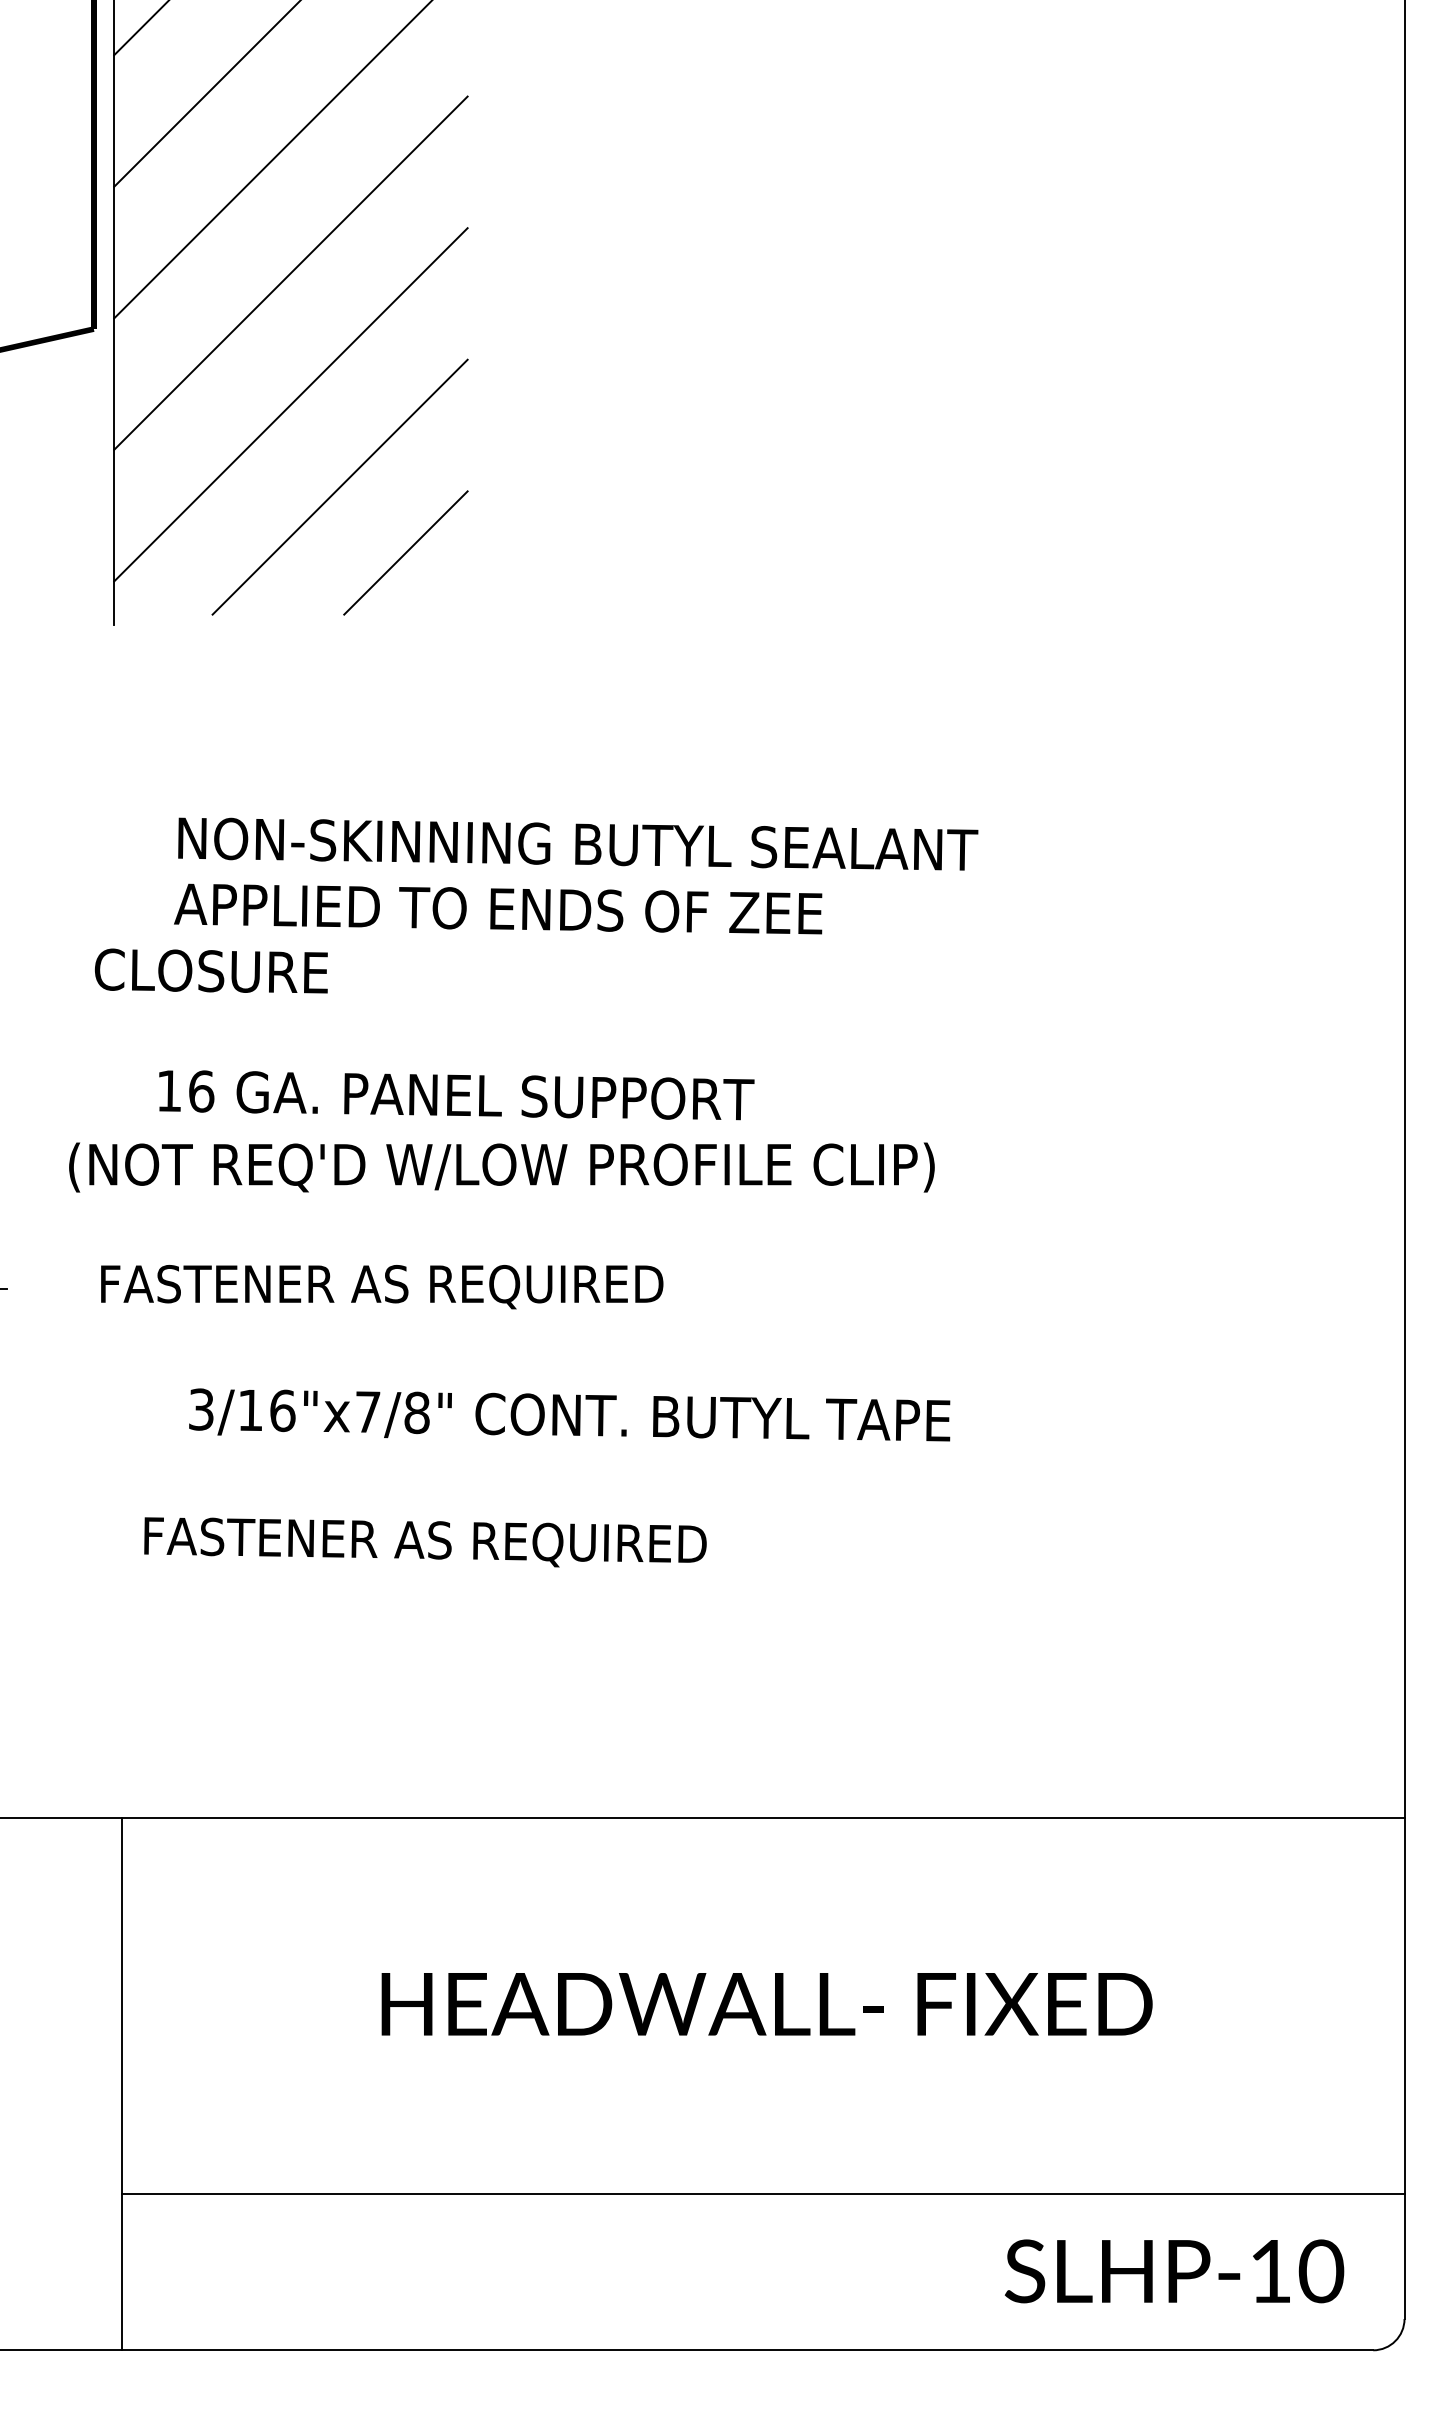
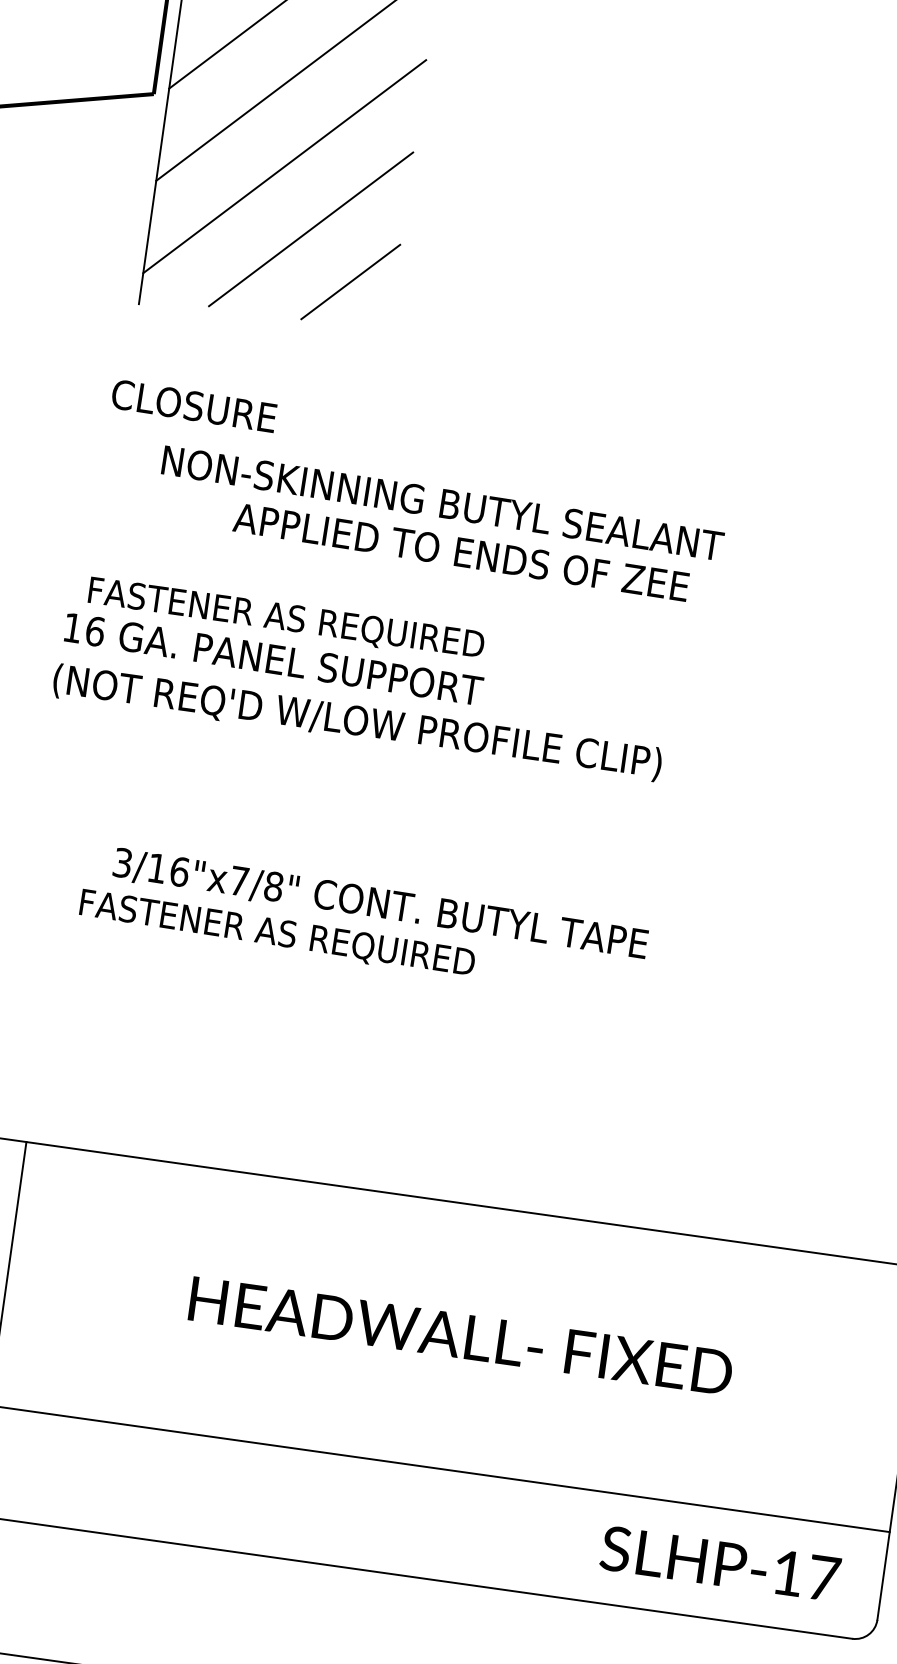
text: (498, 908) -> (461, 552), moved
text: (211, 970) -> (194, 405), moved
text: (456, 1095) -> (273, 659), moved
text: (382, 1287) -> (286, 619), moved
text: (425, 1542) -> (277, 934), moved
text: (1321, 2271) -> (823, 1578), SLHP-10 -> SLHP-17

